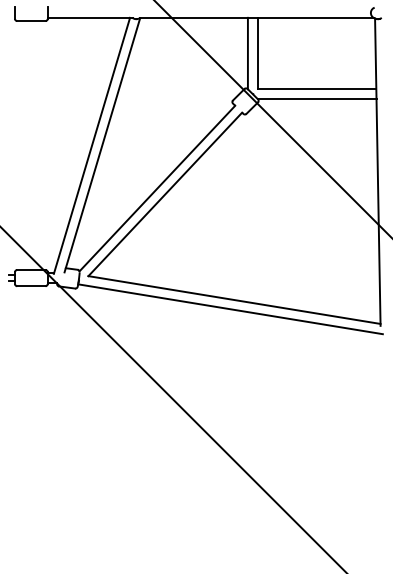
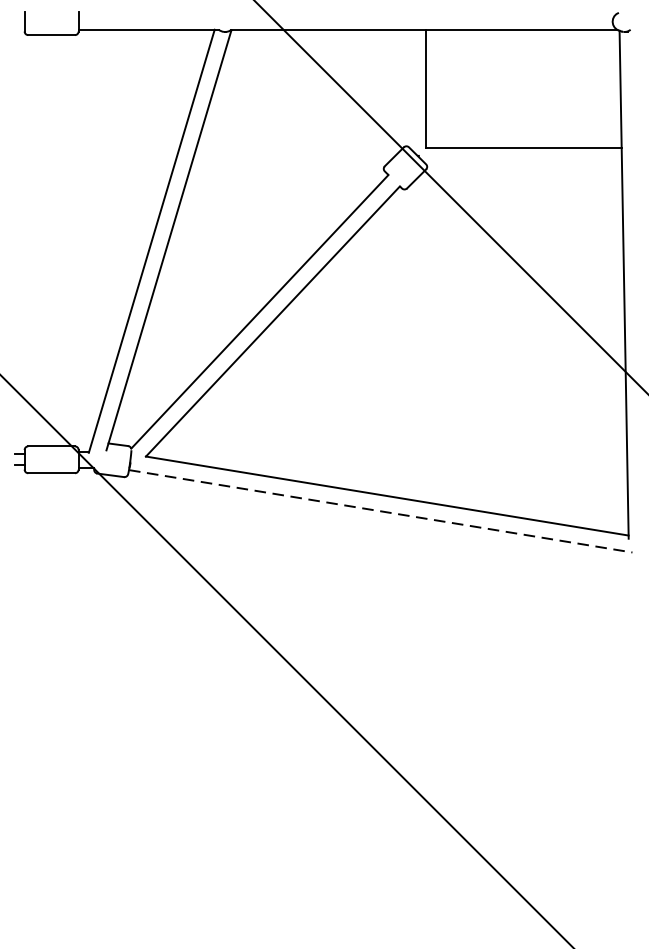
line: (247, 53) -> (408, 88), removed
line: (316, 99) -> (522, 164), removed
line: (231, 309) -> (382, 511), solid -> dashed

